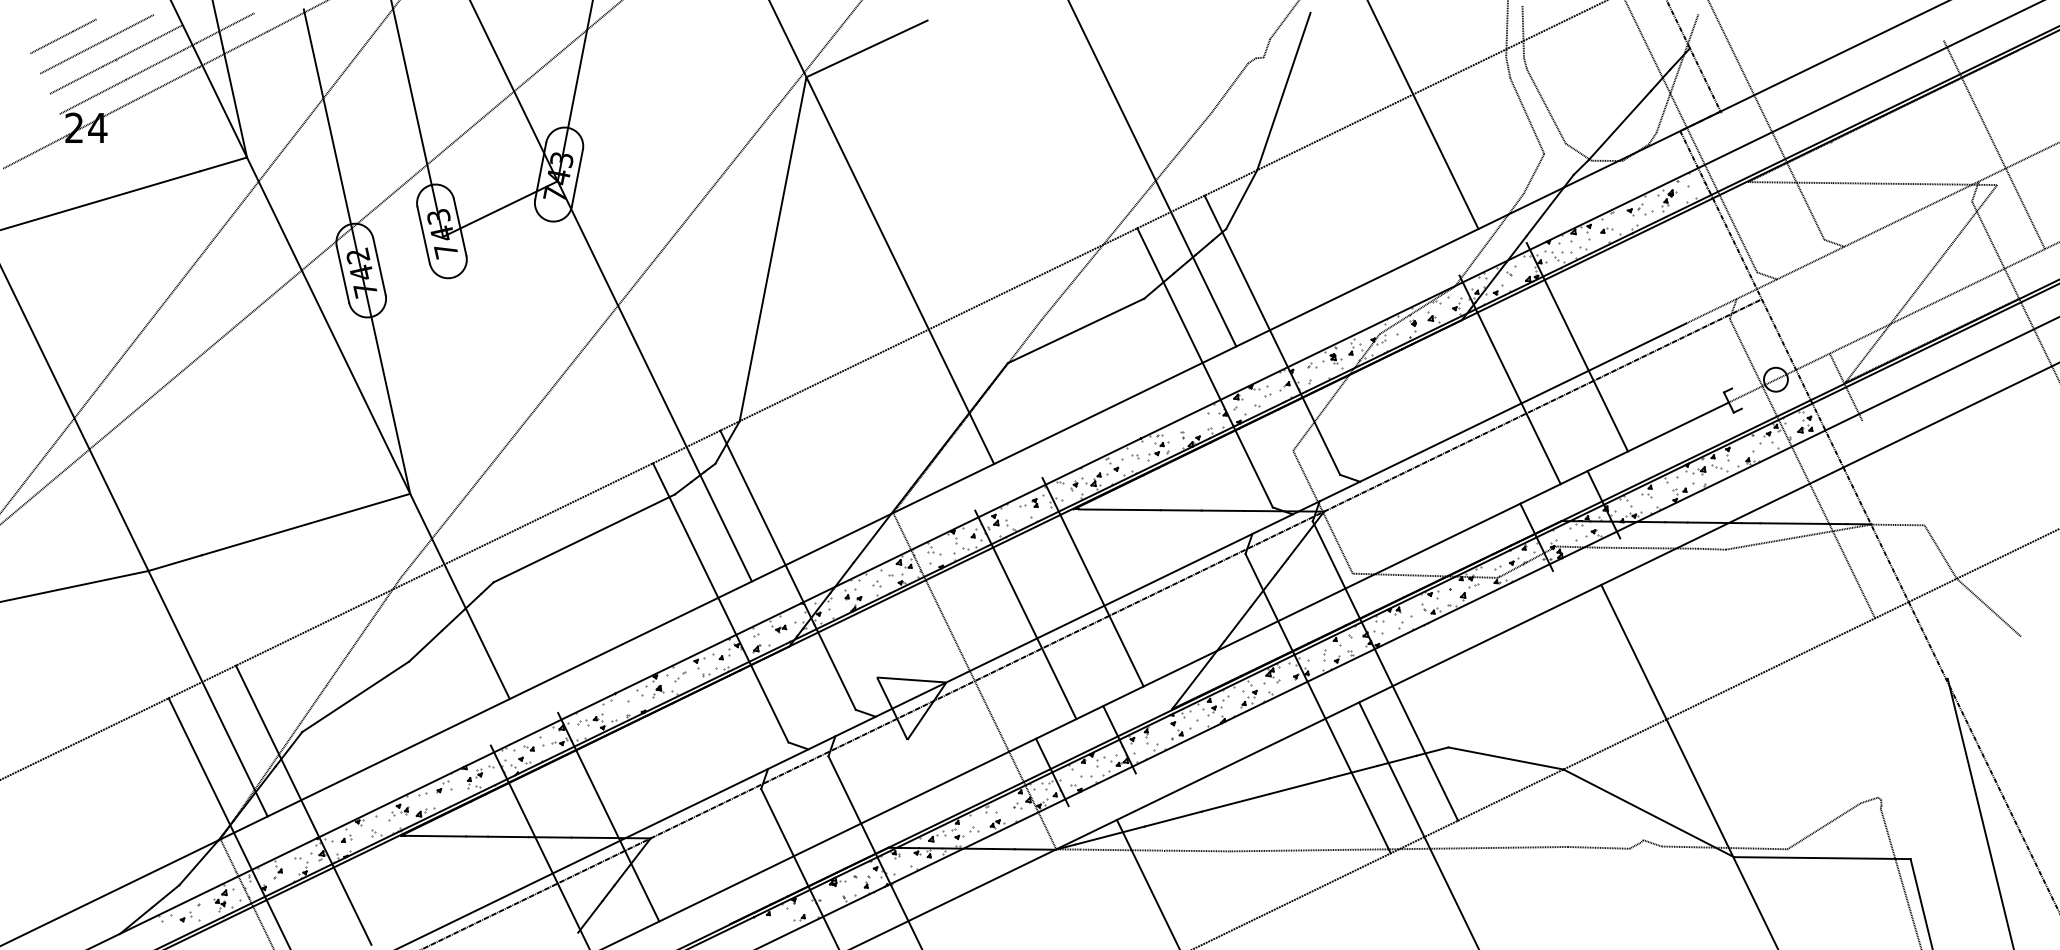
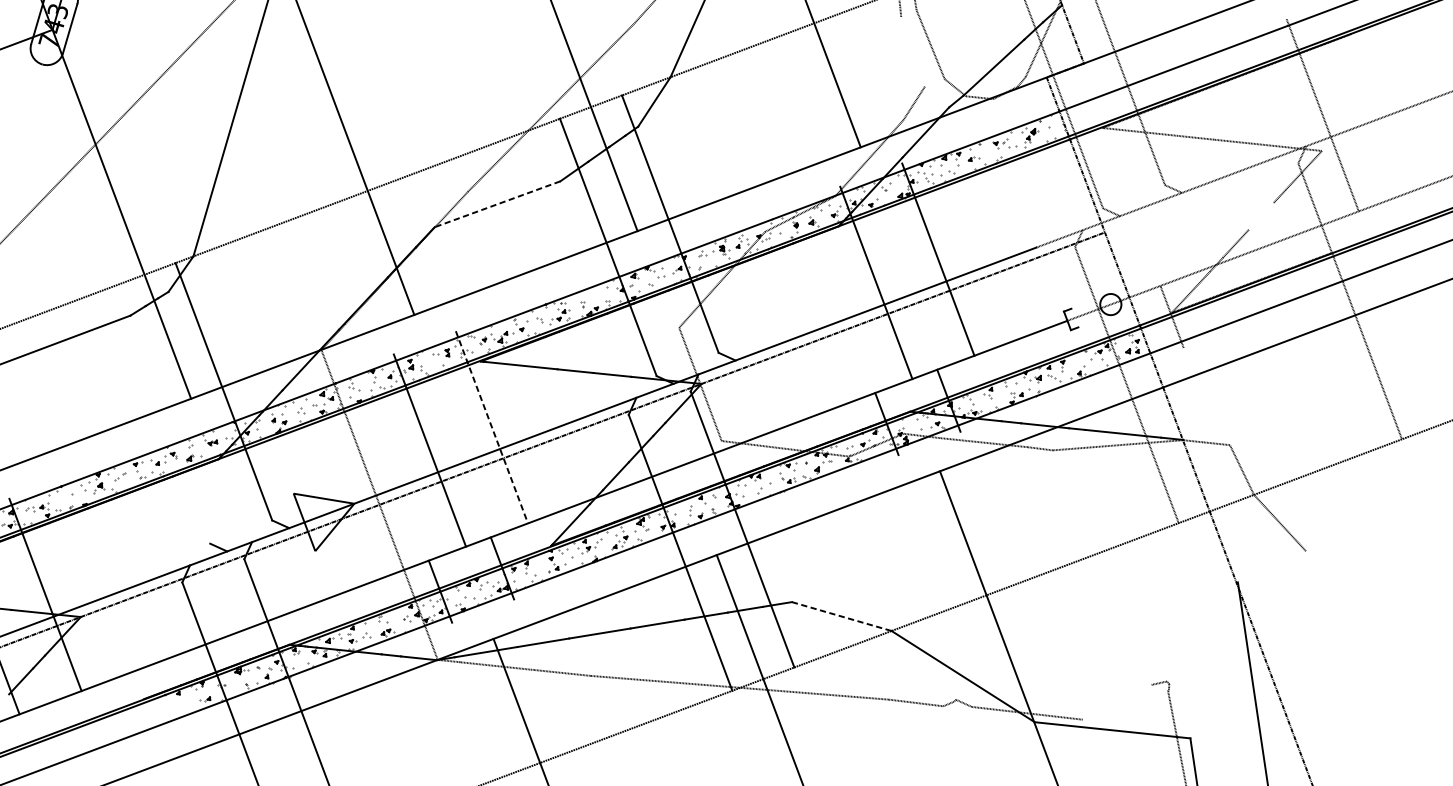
line: (1527, 116) -> (913, 52), removed
line: (1935, 264) -> (1260, 215), removed
line: (1076, 330) -> (497, 203), solid -> dashed
line: (1093, 582) -> (492, 427), solid -> dashed
line: (720, 602) -> (161, 414), removed
line: (1506, 758) -> (842, 616), solid -> dashed
line: (1823, 826) -> (1116, 702), removed

